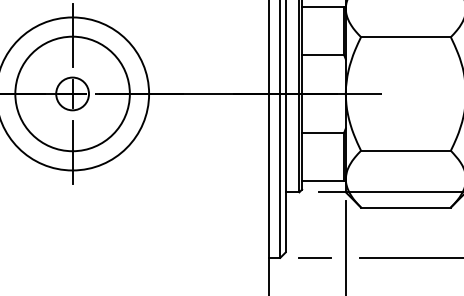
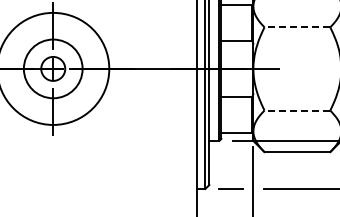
line: (406, 37) -> (297, 27), solid -> dashed
circle: (72, 93) -> (53, 68), size x0.7
line: (406, 150) -> (297, 110), solid -> dashed

